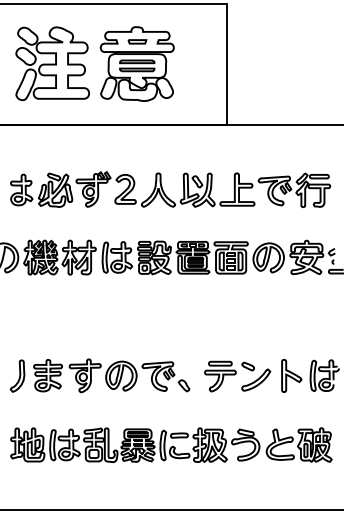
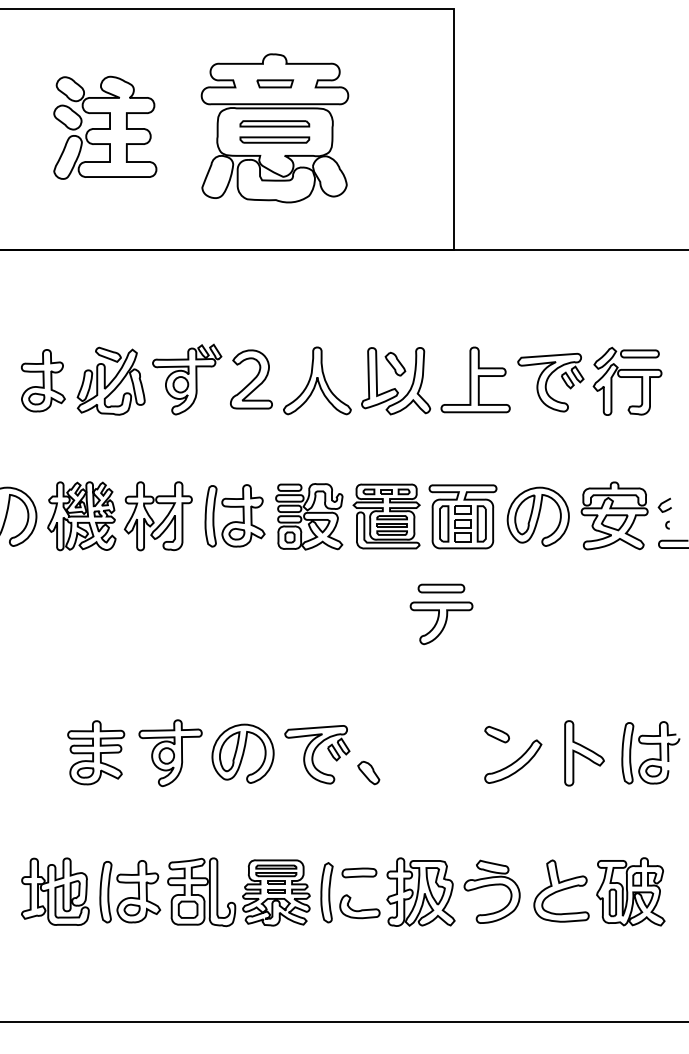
part: (52, 63) -> (105, 127), size x0.7
part: (17, 375) -> (34, 752), removed
part: (220, 376) -> (441, 614), moved

